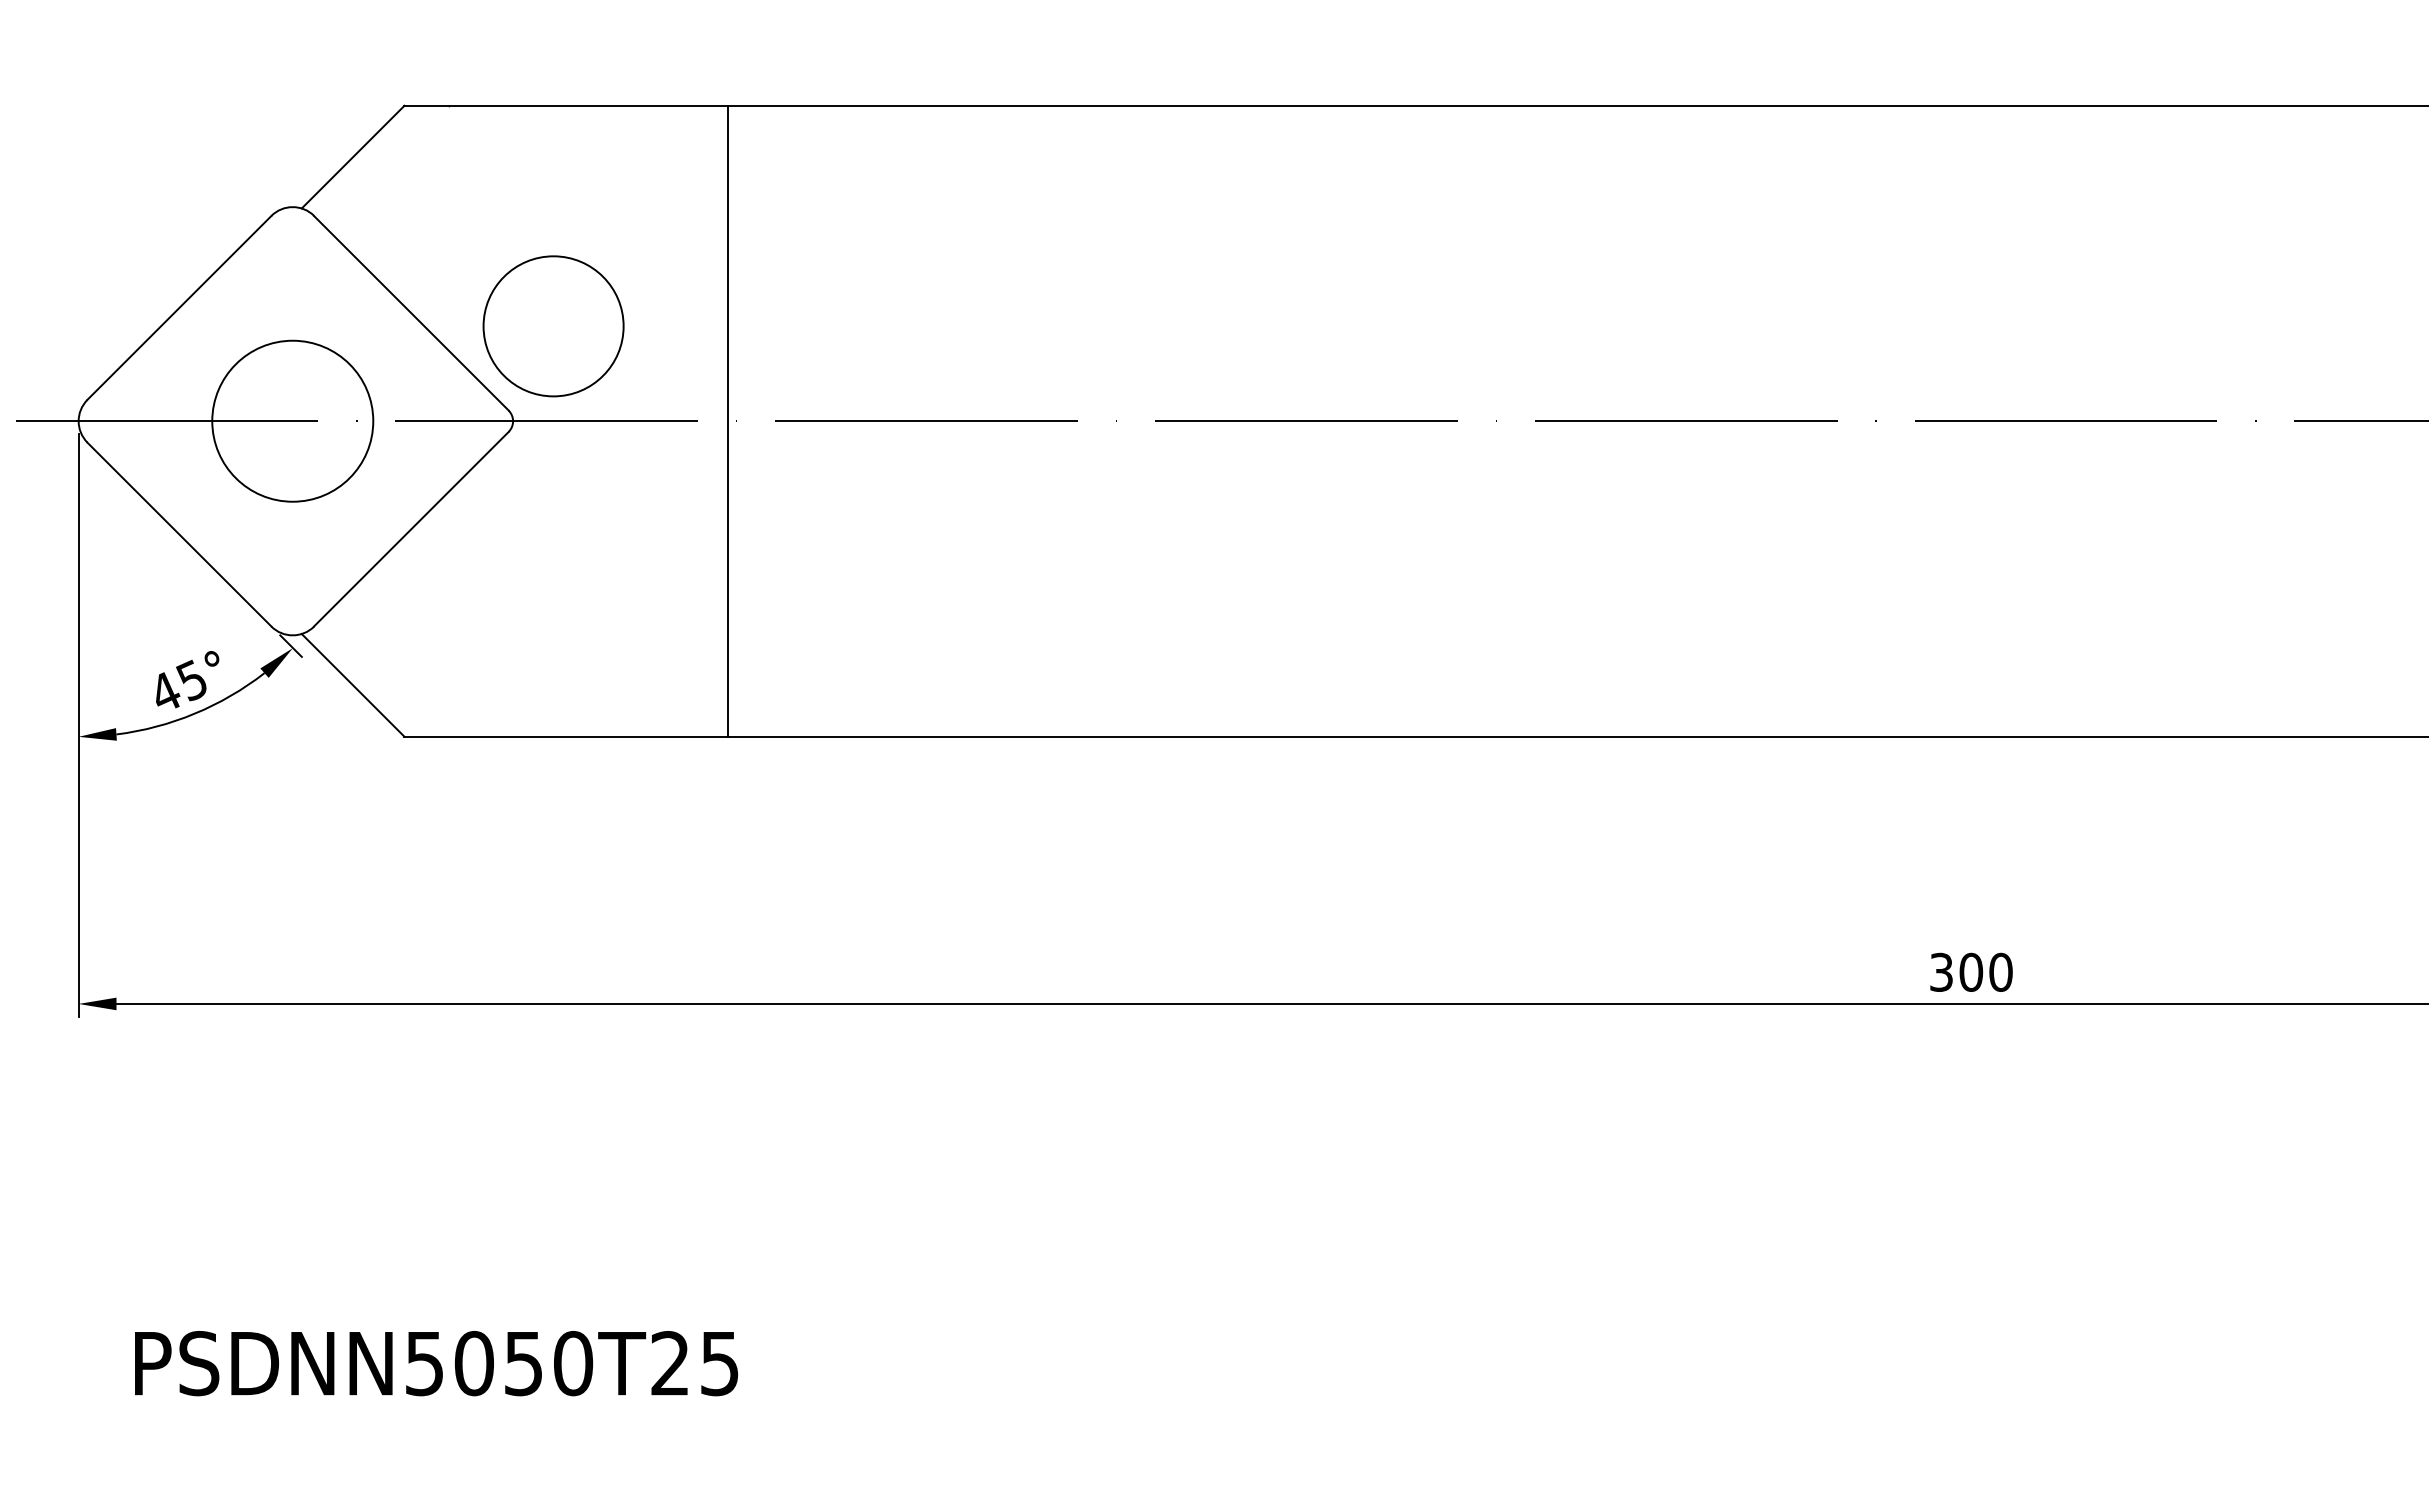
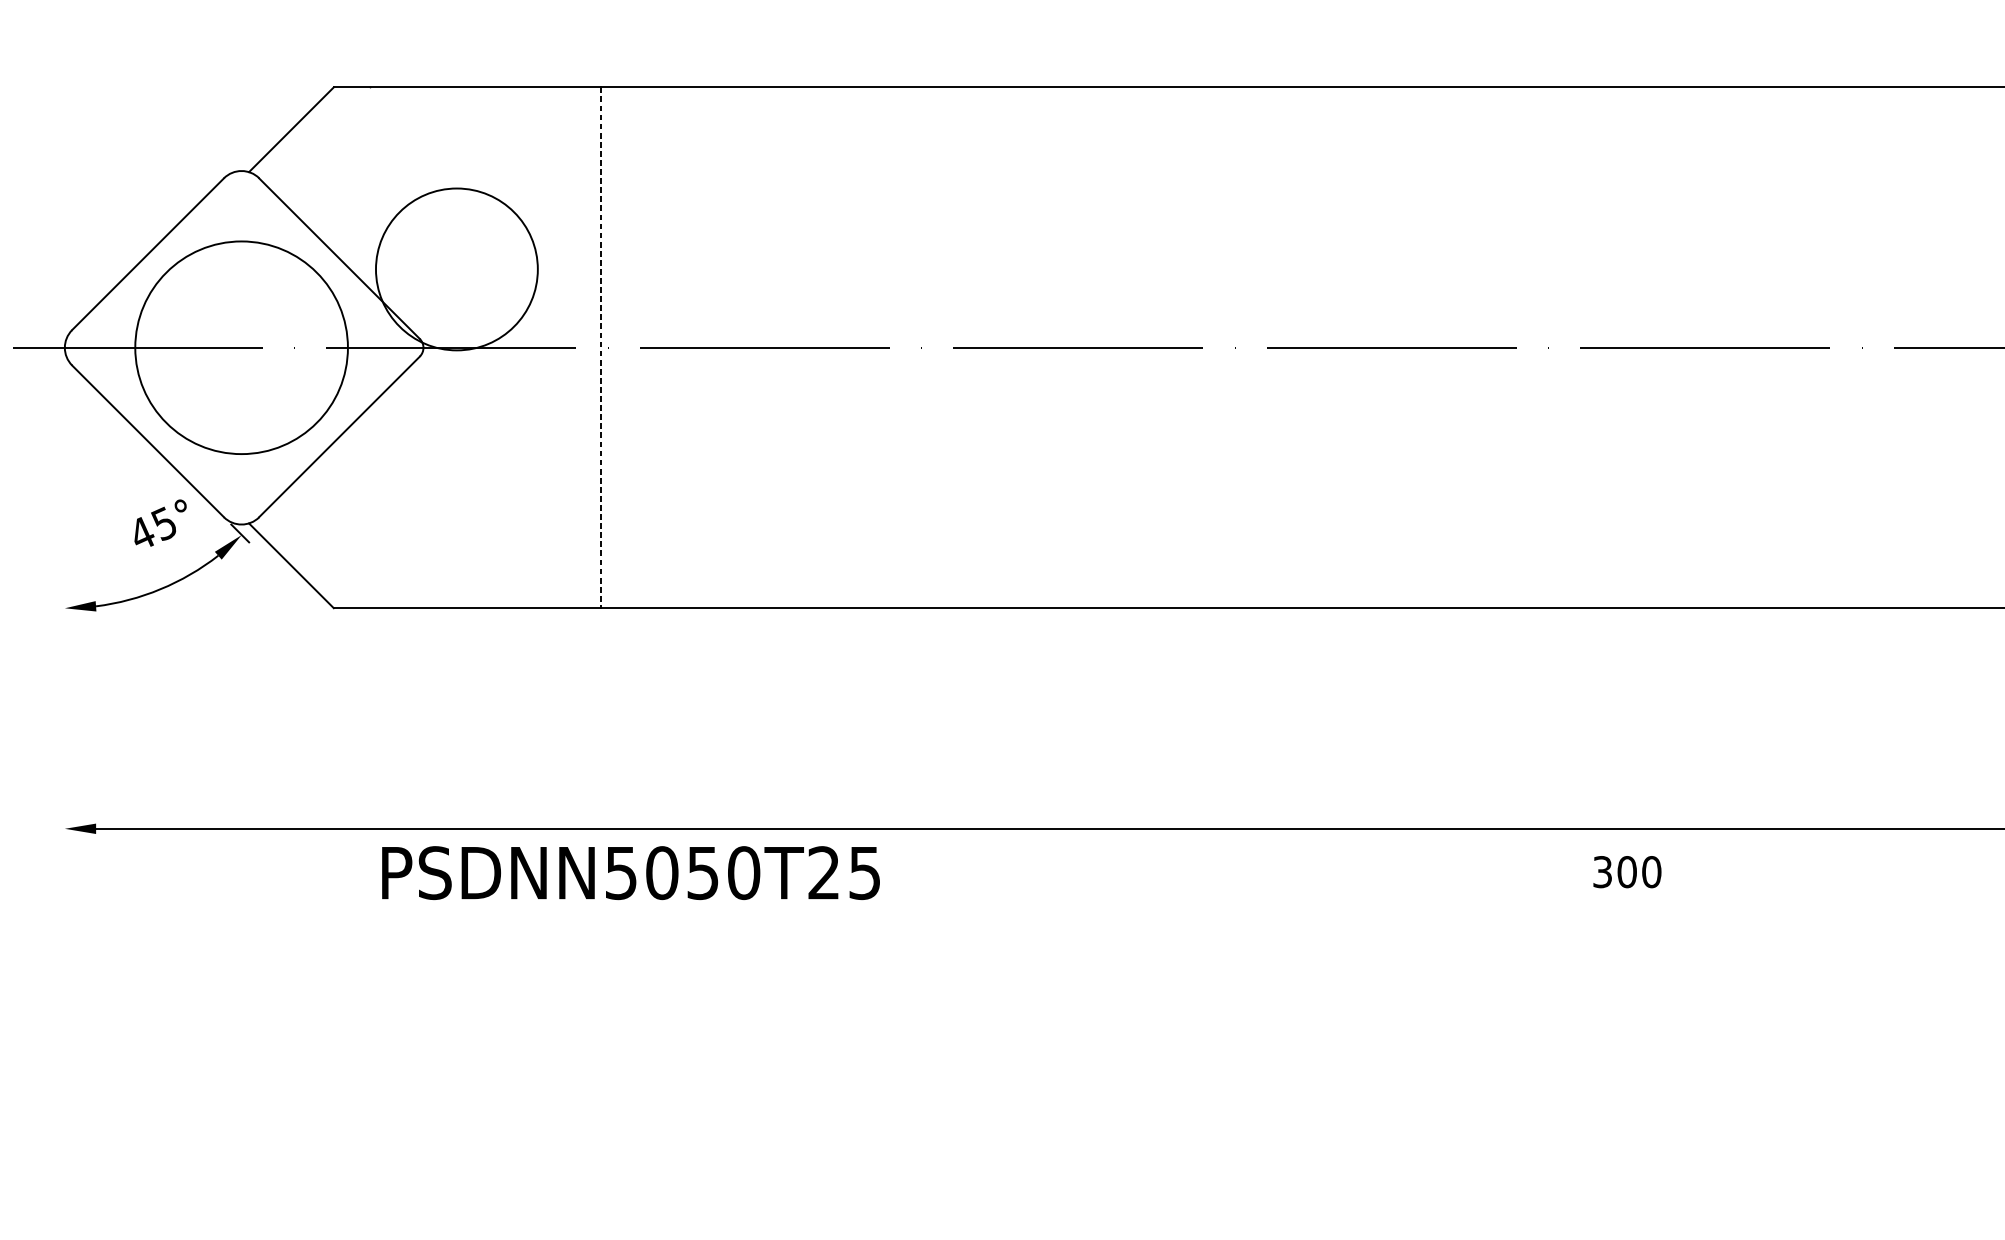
circle: (553, 326) -> (456, 269), size x1.4
circle: (292, 420) -> (241, 347), size x1.6
line: (728, 421) -> (601, 347), solid -> dashed
text: (187, 679) -> (160, 523), moved
line: (78, 724) -> (64, 598), removed
text: (1971, 971) -> (1627, 871), moved
text: (436, 1363) -> (631, 873), moved

